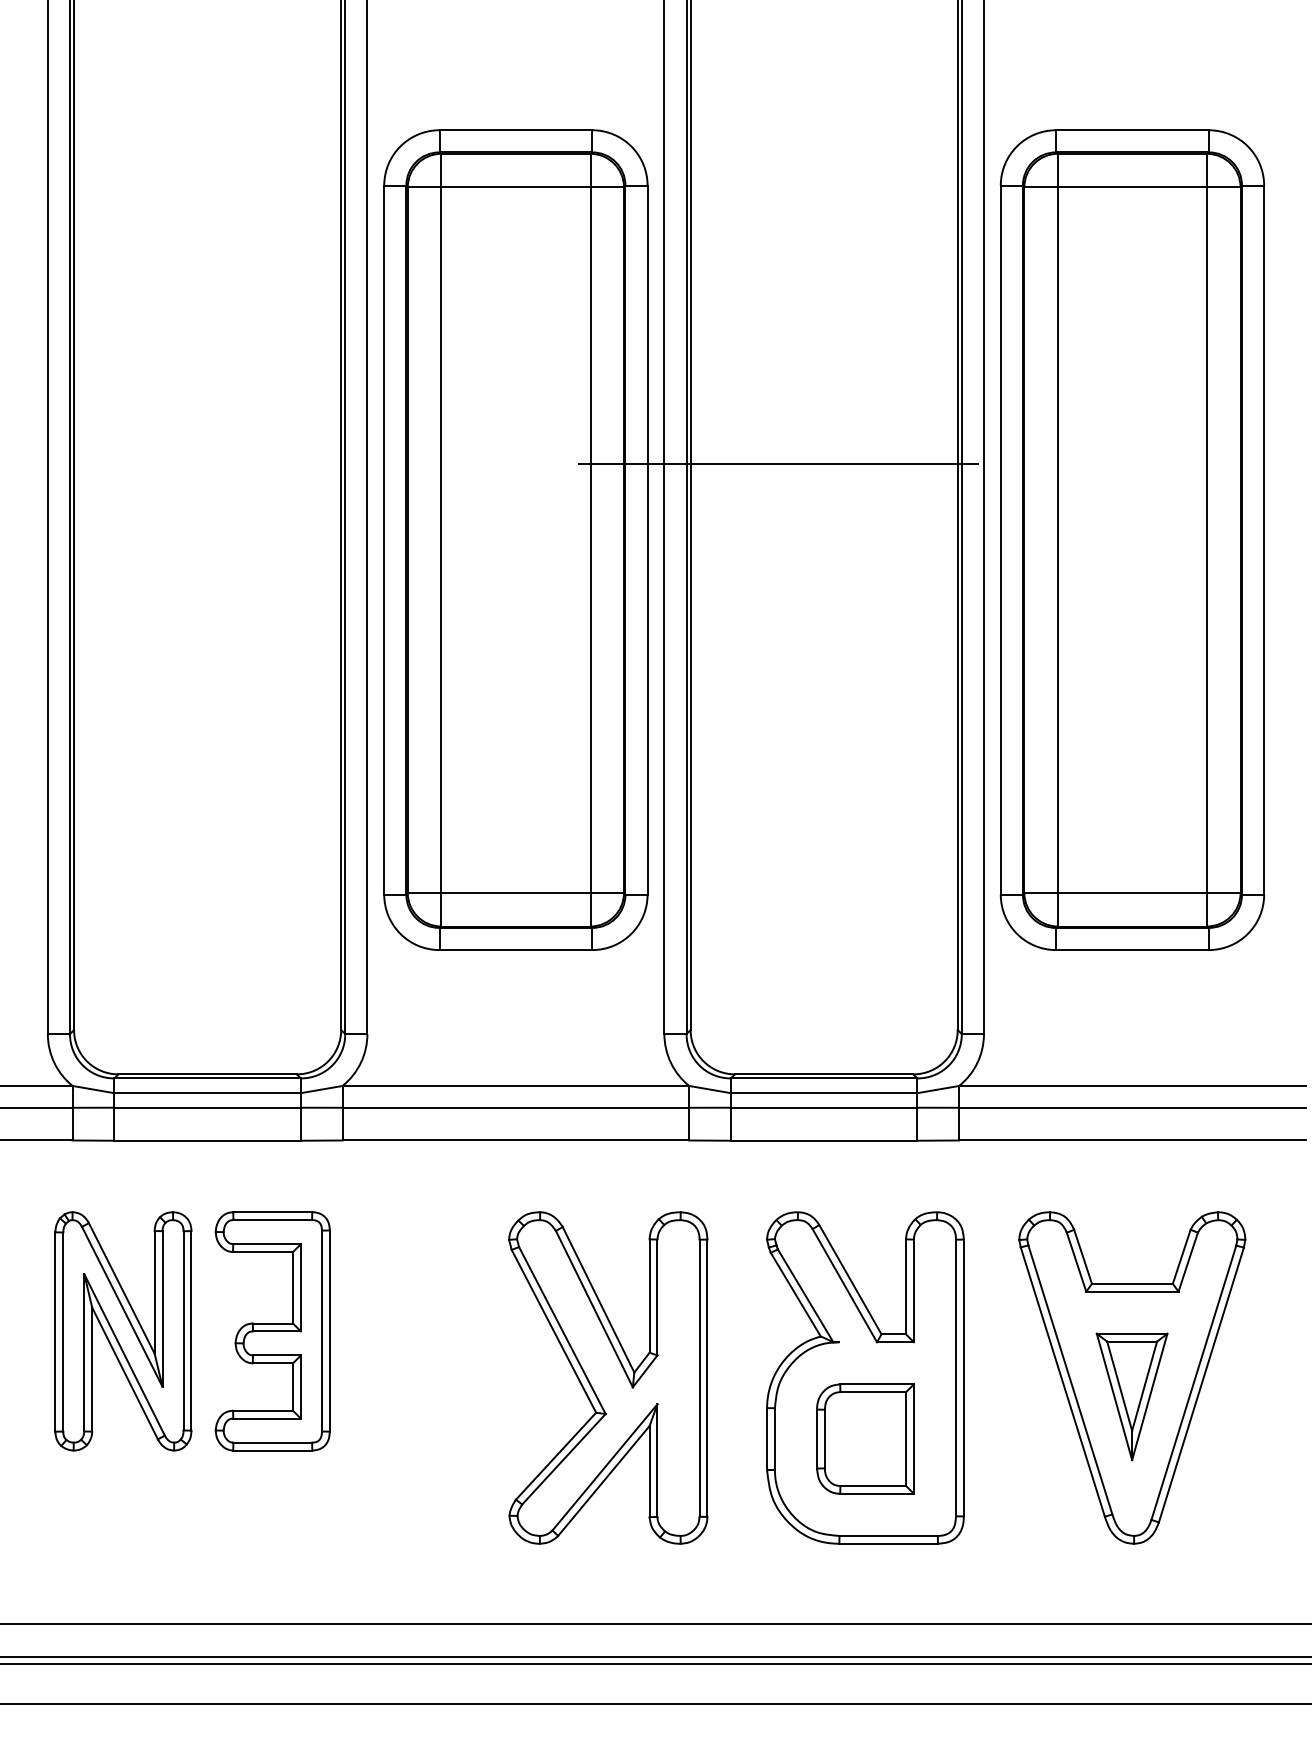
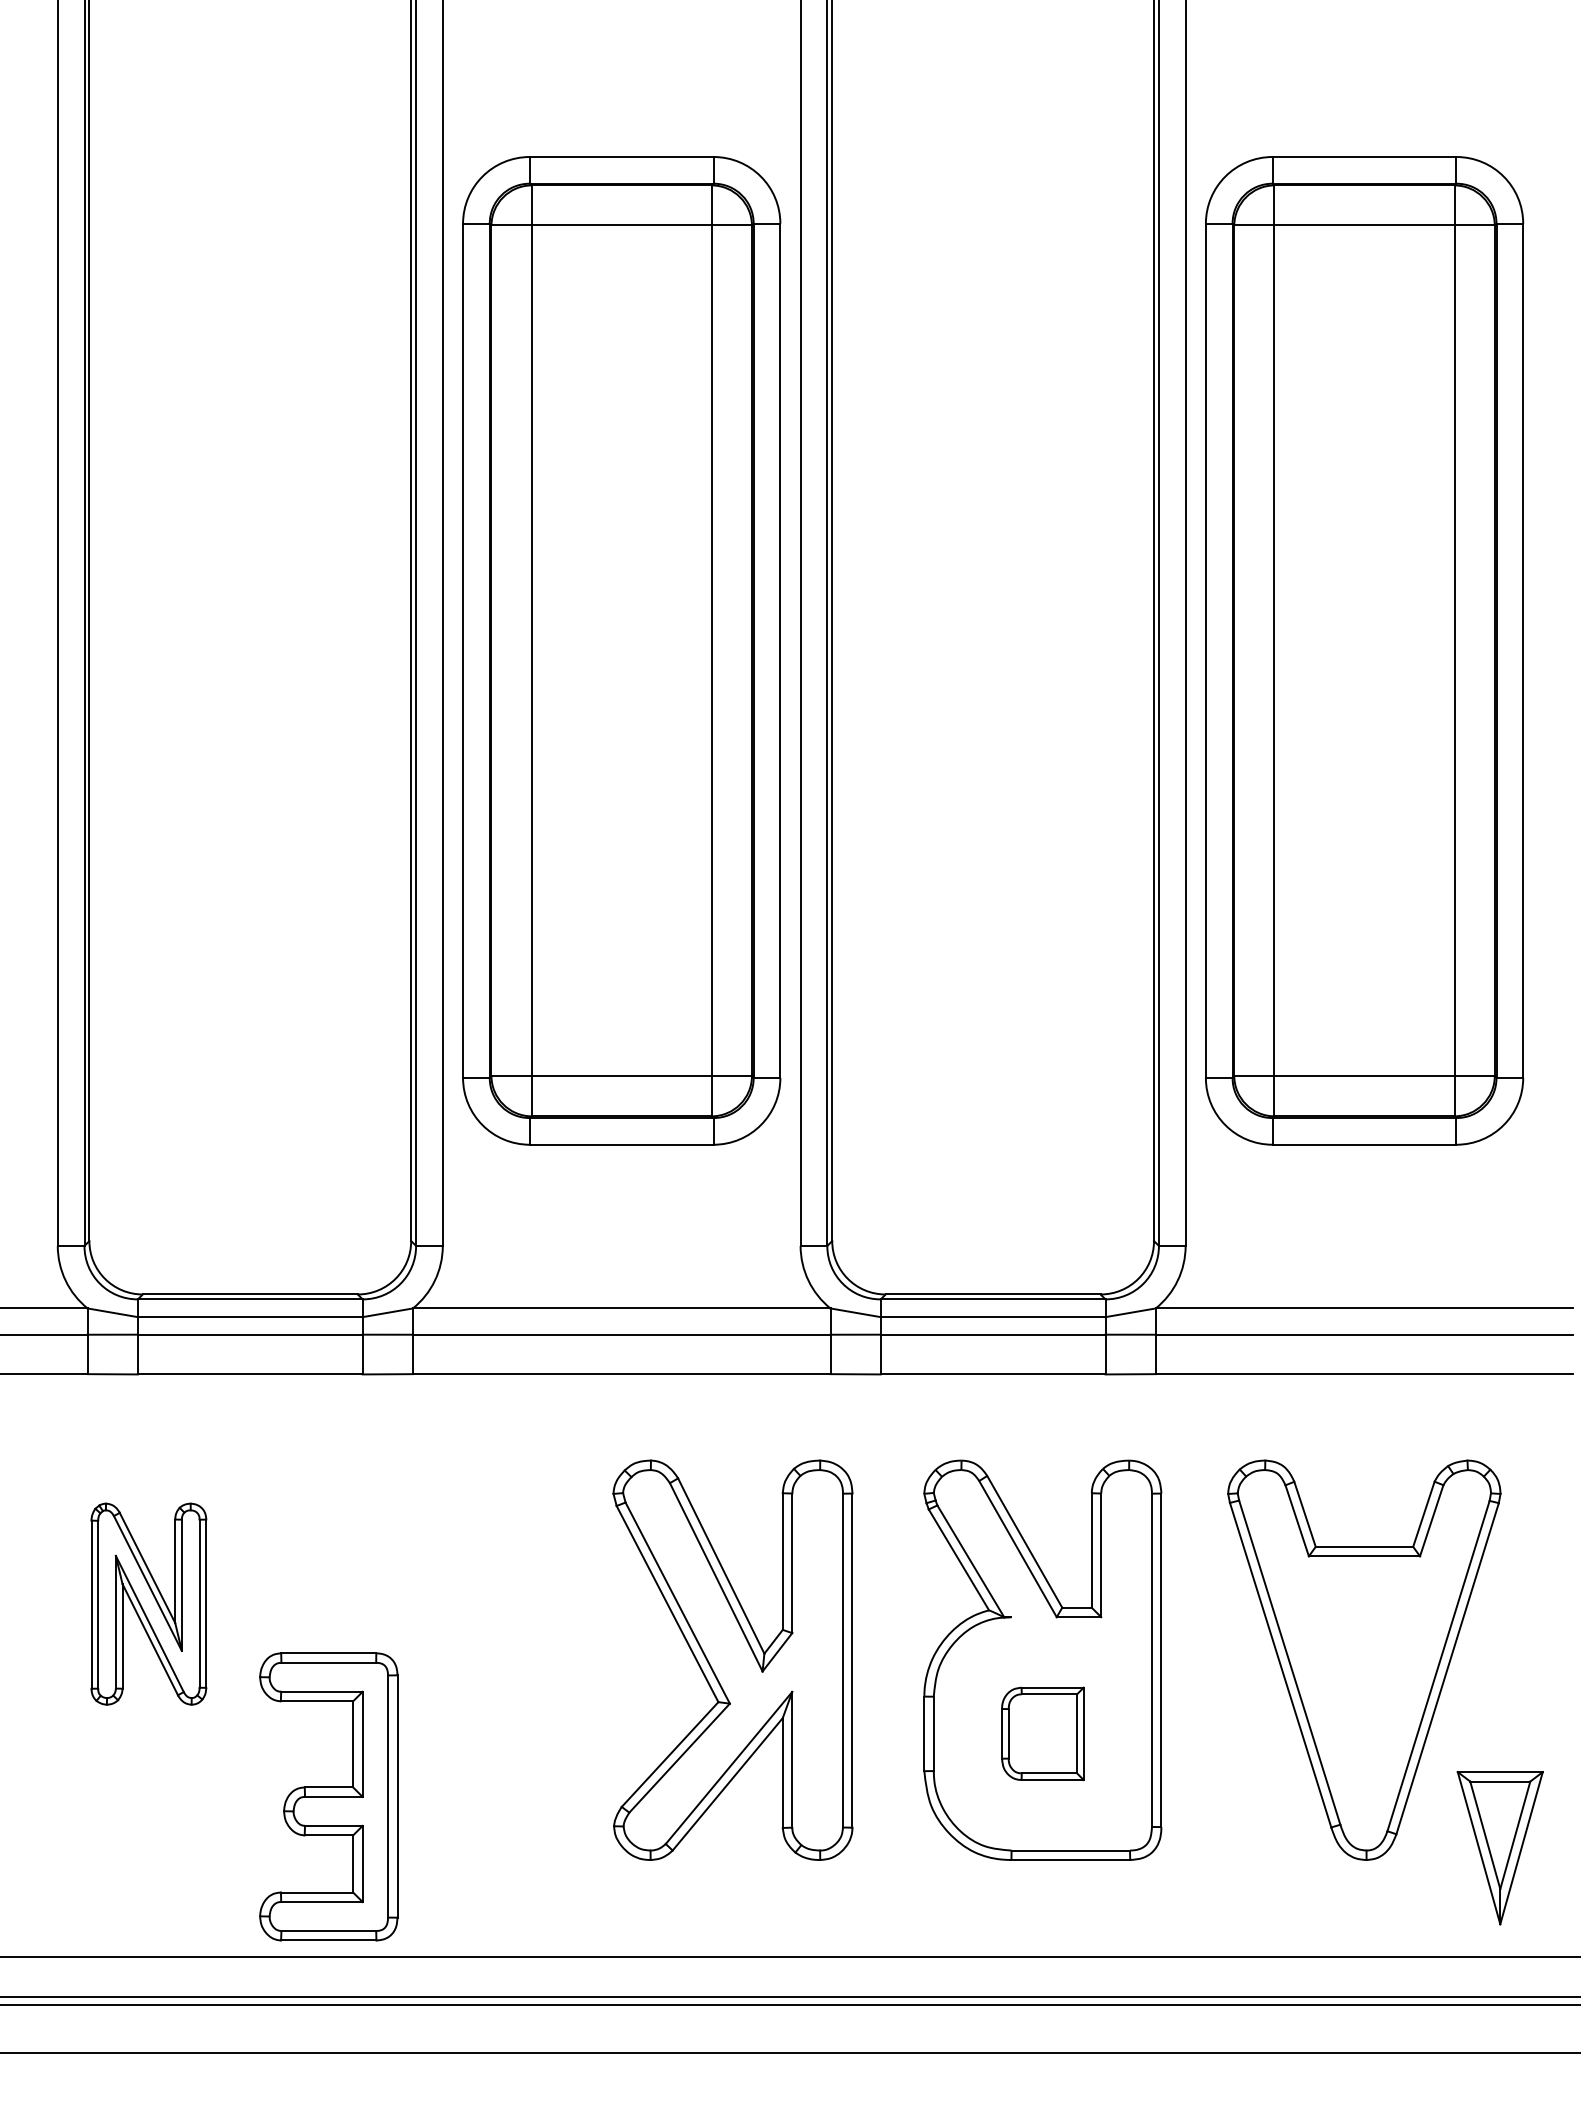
line: (777, 463) -> (936, 558), removed
part: (123, 1331) -> (148, 1604), size x0.7
part: (272, 1331) -> (328, 1797), moved
part: (1131, 1396) -> (1499, 1847), moved
part: (865, 1438) -> (1042, 1733), size x0.7

